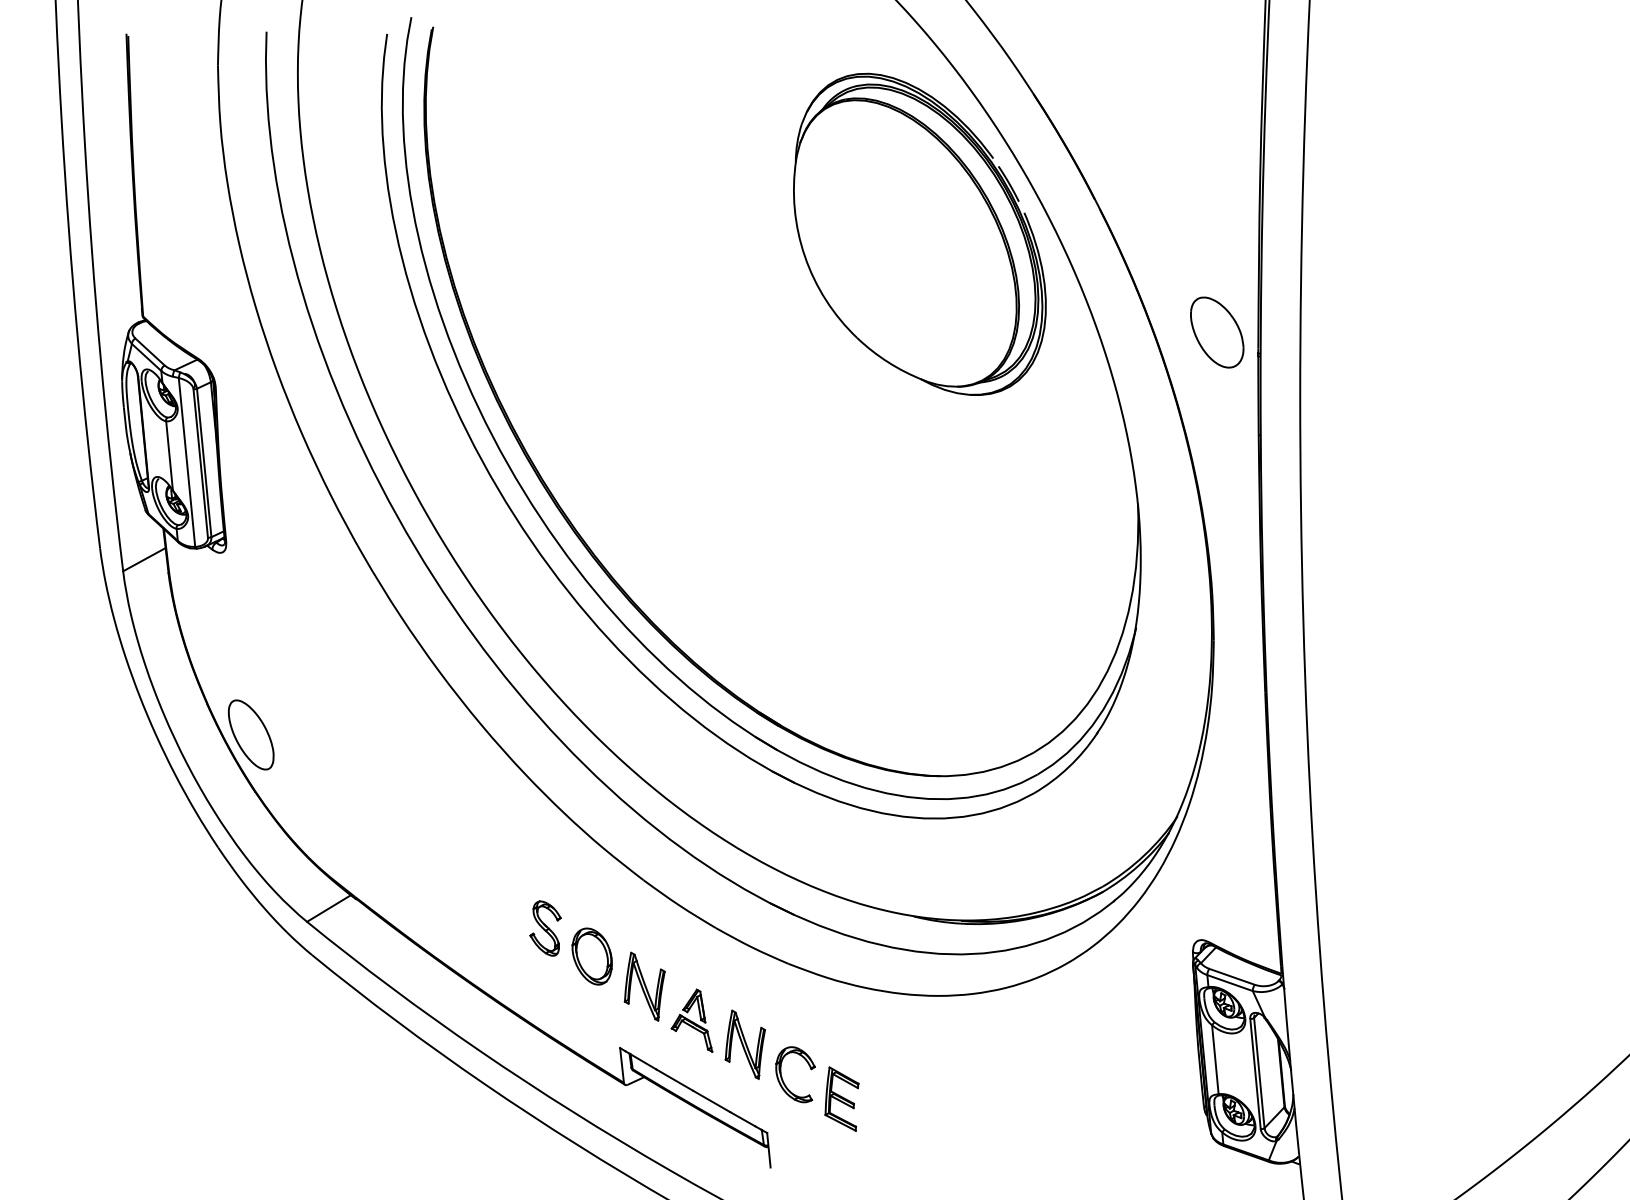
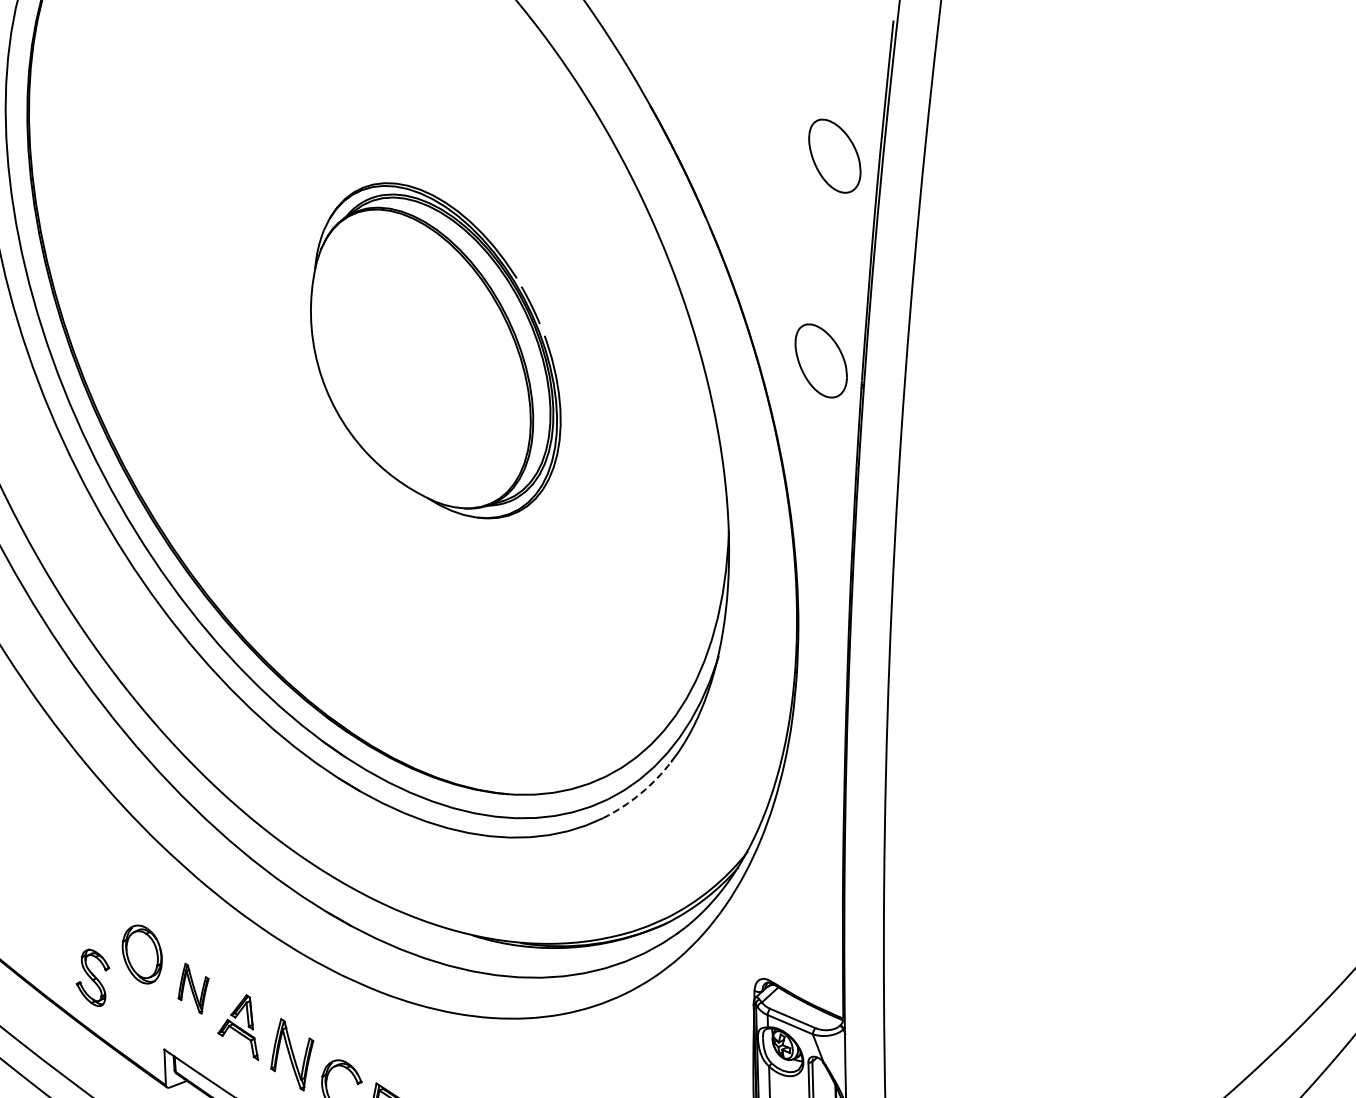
part: (1217, 131) -> (835, 156), added
part: (919, 233) -> (436, 349), moved
arc: (1068, 767) -> (640, 794), solid -> dashed
part: (545, 928) -> (92, 977), moved
part: (644, 986) -> (193, 988), size x0.7

